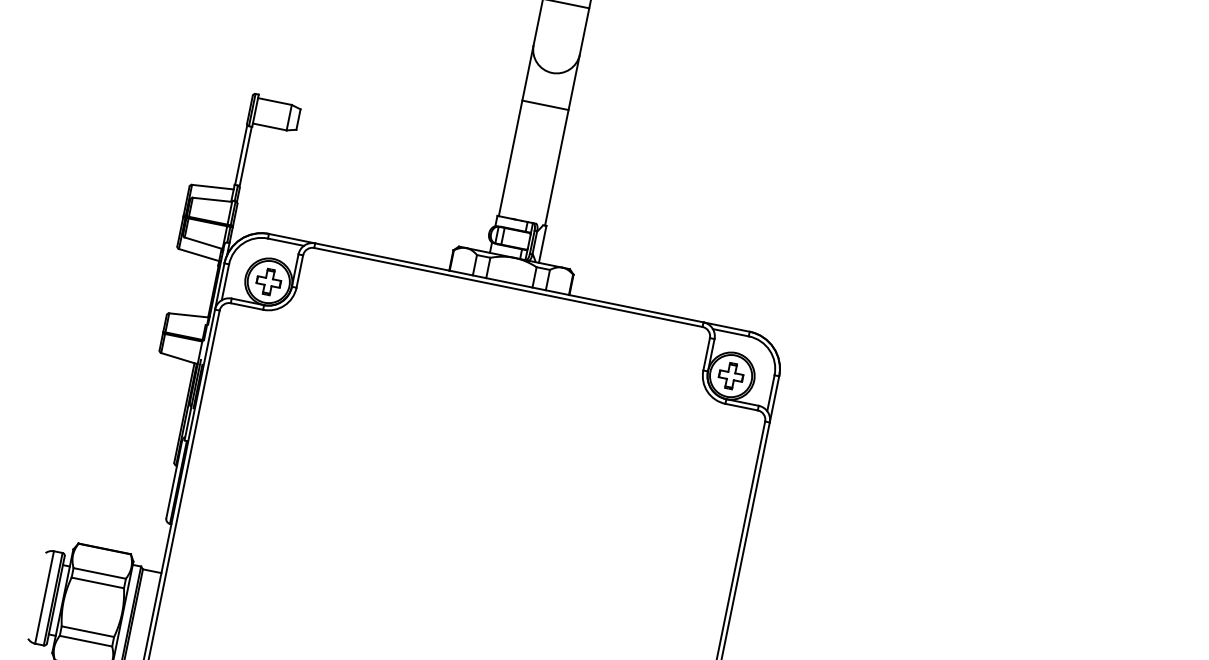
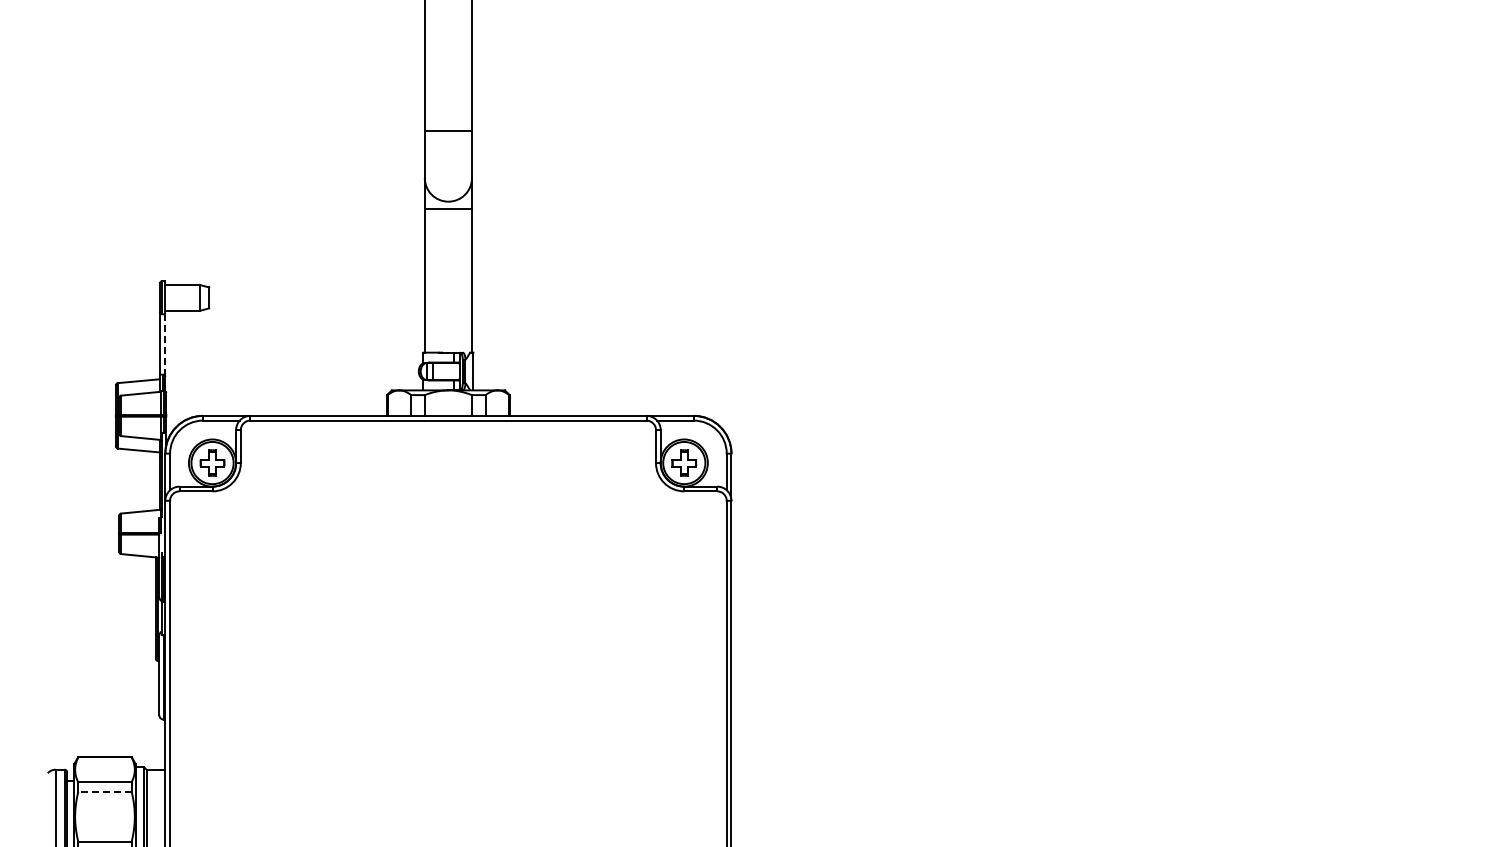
line: (545, 105) -> (448, 208), moved
line: (245, 156) -> (164, 344), solid -> dashed
line: (97, 583) -> (104, 792), solid -> dashed

